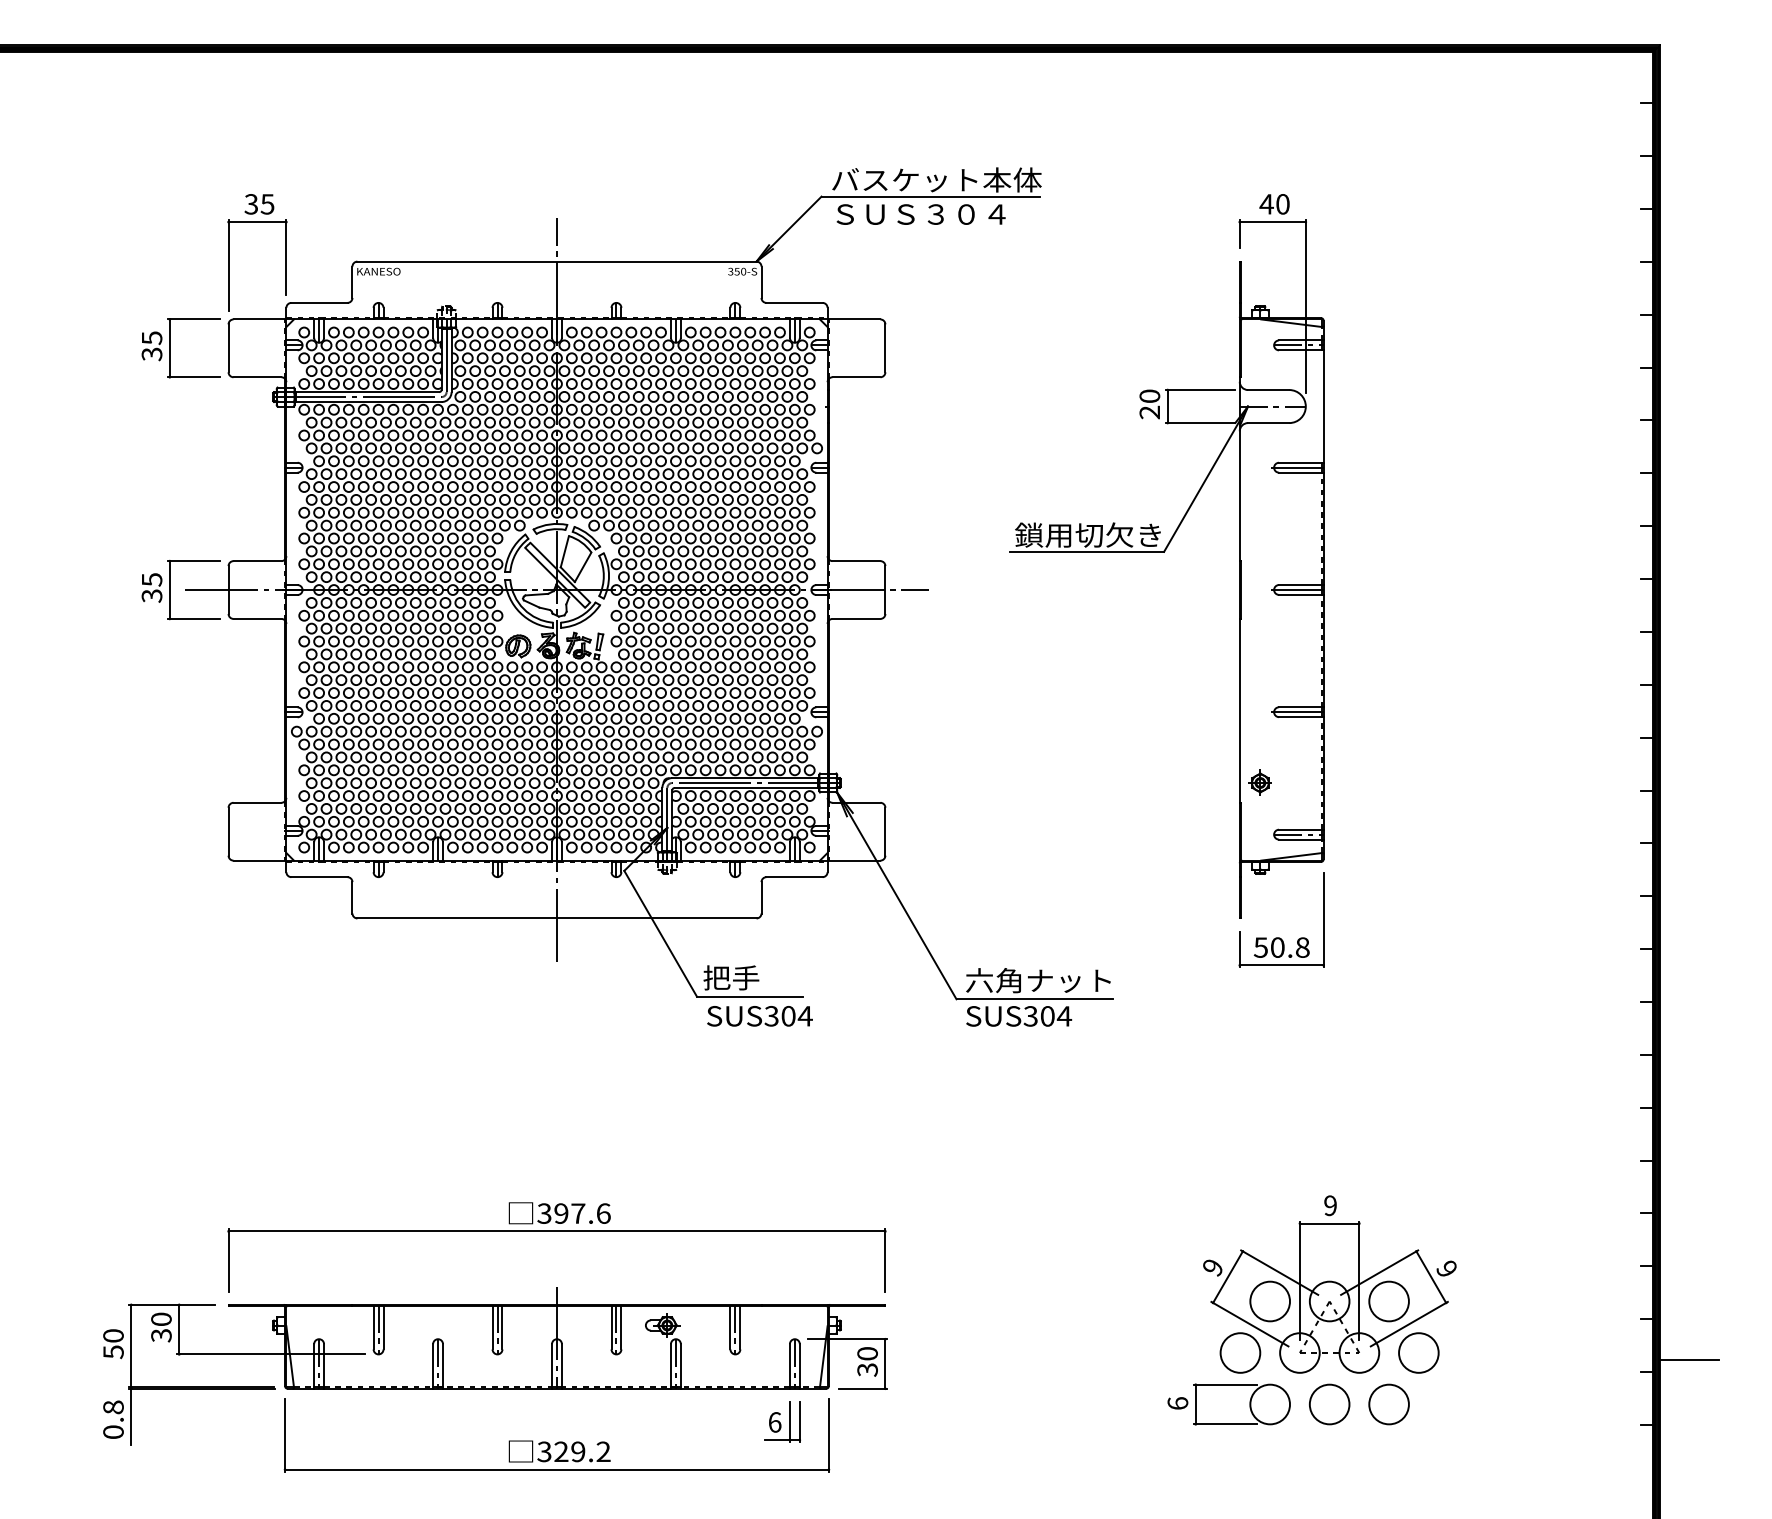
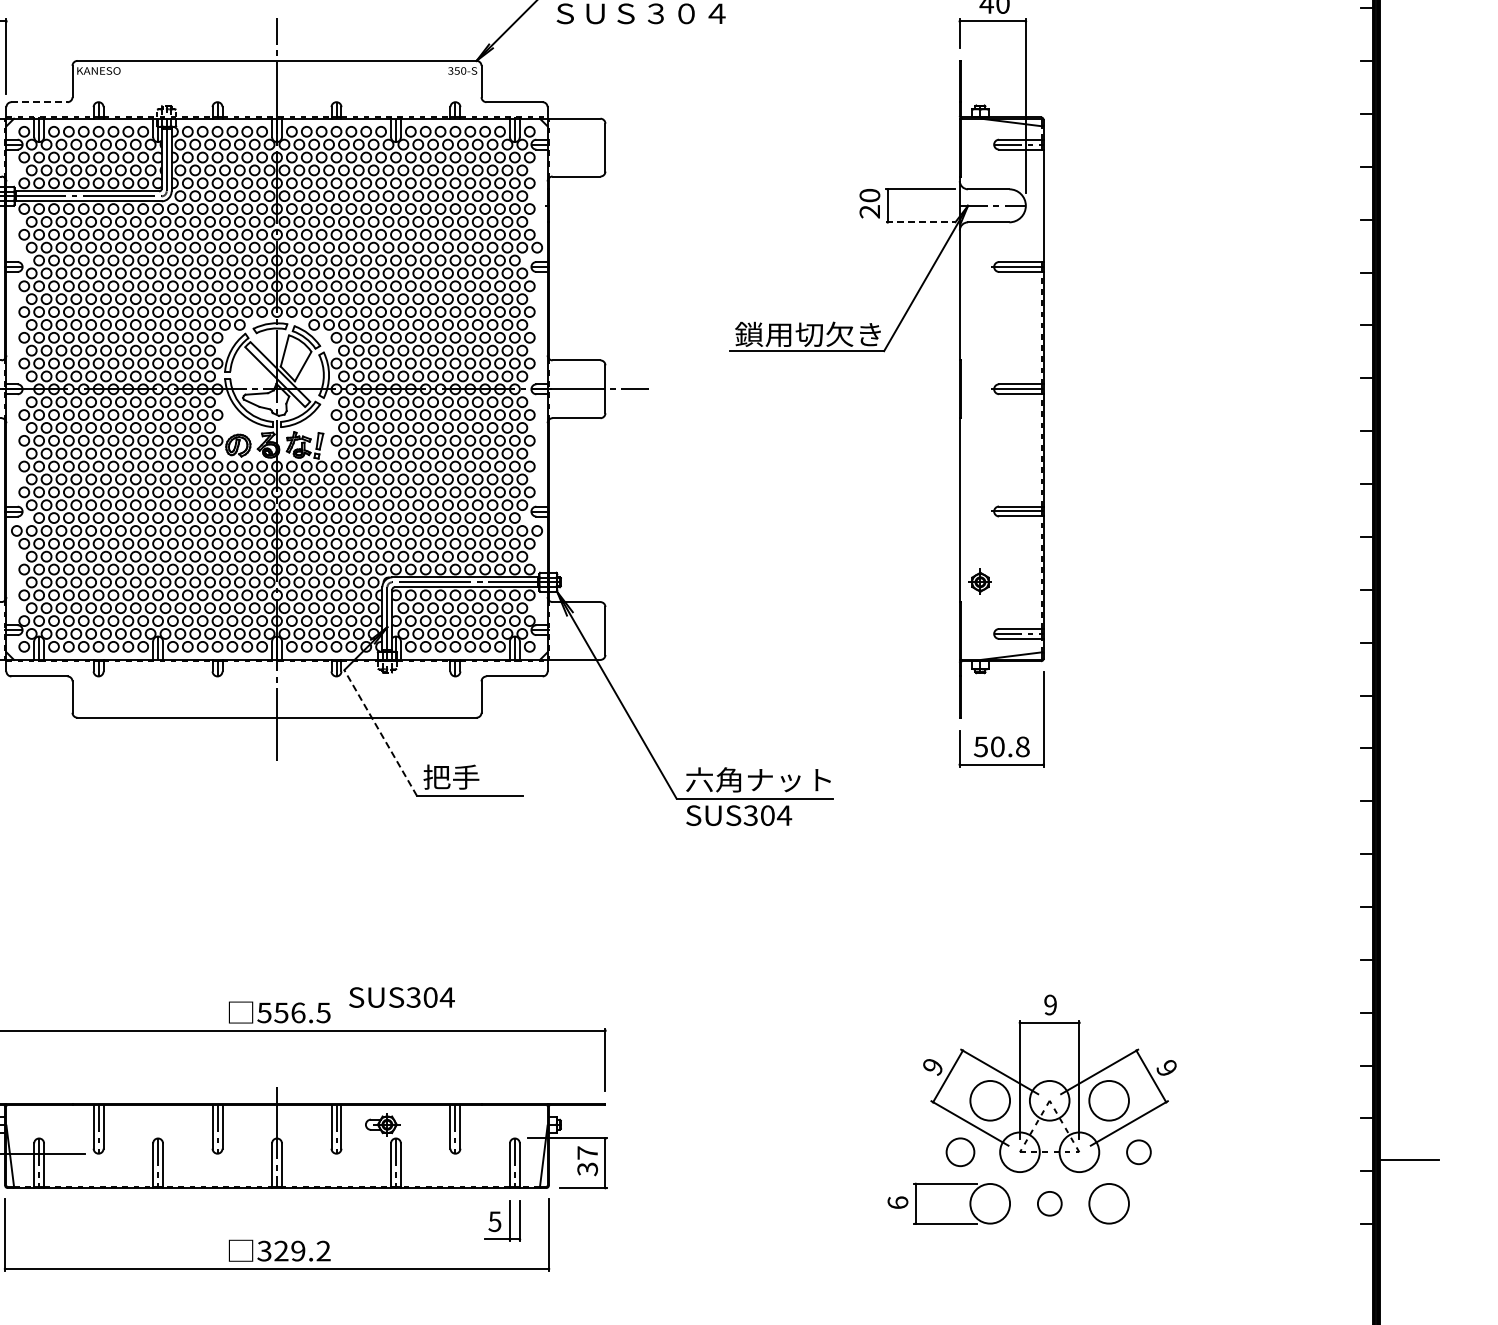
line: (319, 302) -> (39, 101), solid -> dashed
line: (1200, 423) -> (920, 222), solid -> dashed
line: (660, 933) -> (380, 732), solid -> dashed
text: (759, 1016) -> (401, 997), moved
text: (574, 1213) -> (294, 1012), 397.6 -> 556.5
circle: (1240, 1352) -> (960, 1151), size x0.7
circle: (1418, 1352) -> (1138, 1151), size x0.6
text: (867, 1353) -> (587, 1152), 30 -> 37
circle: (1329, 1404) -> (1049, 1203), size x0.6
text: (774, 1422) -> (494, 1221), 6 -> 5

